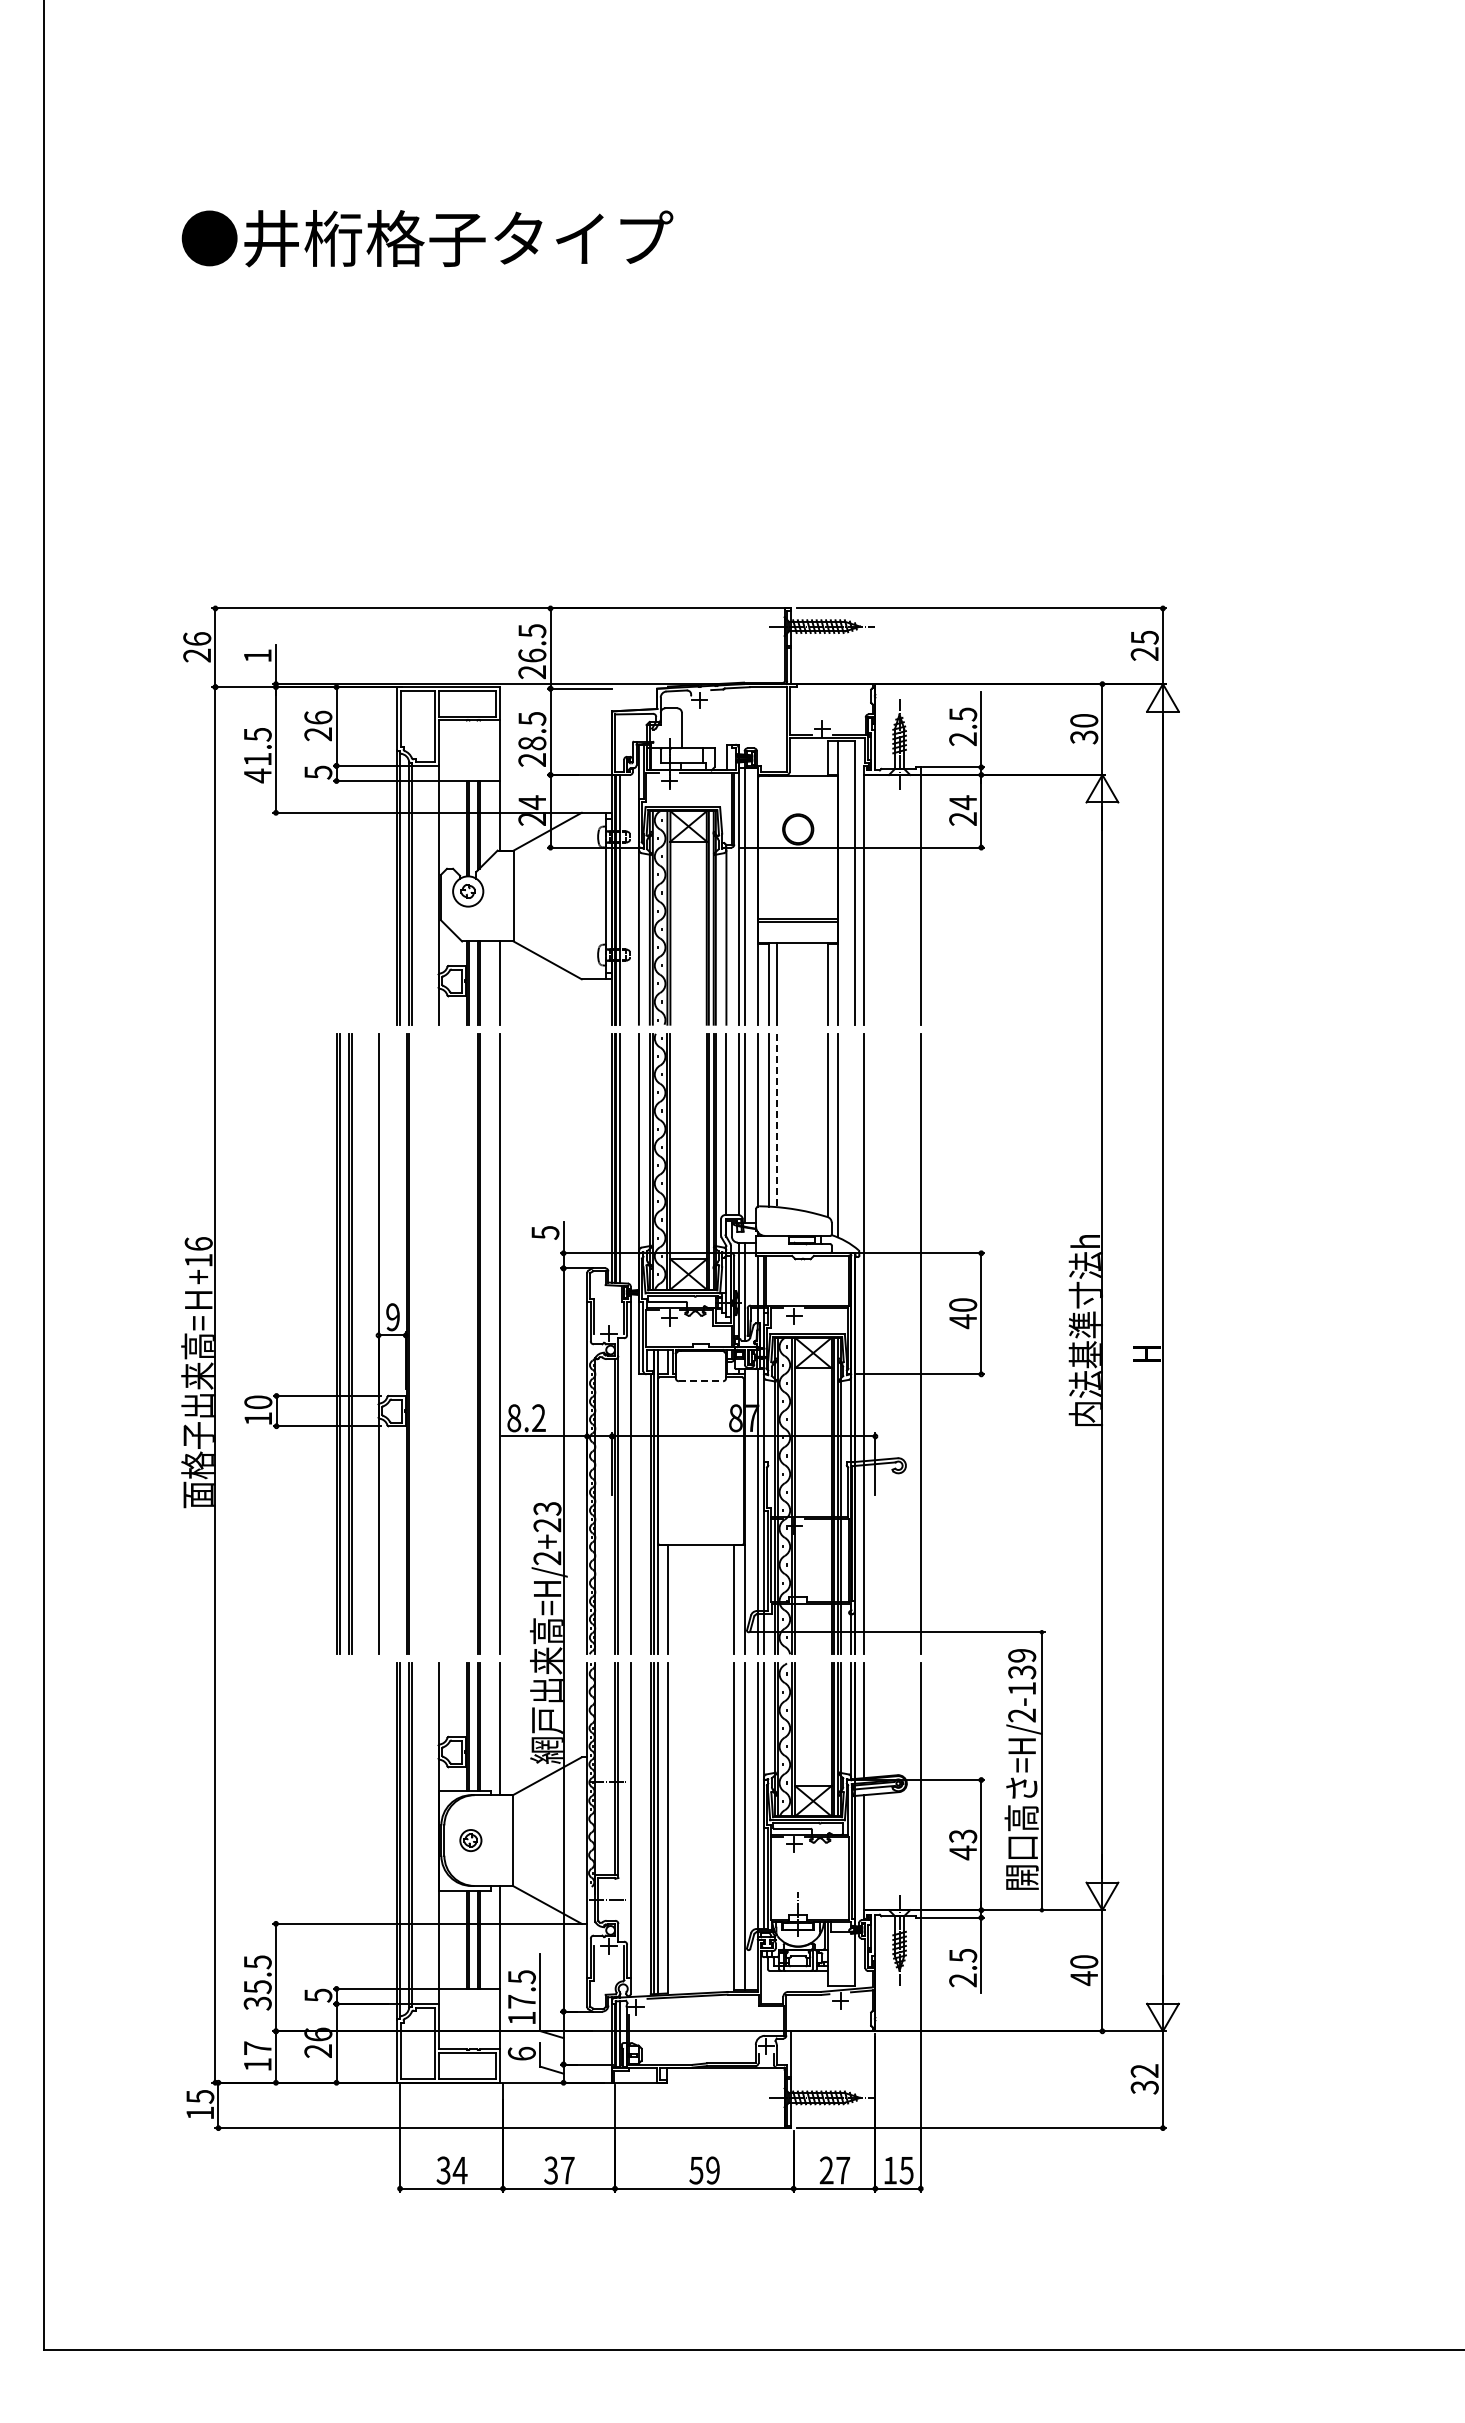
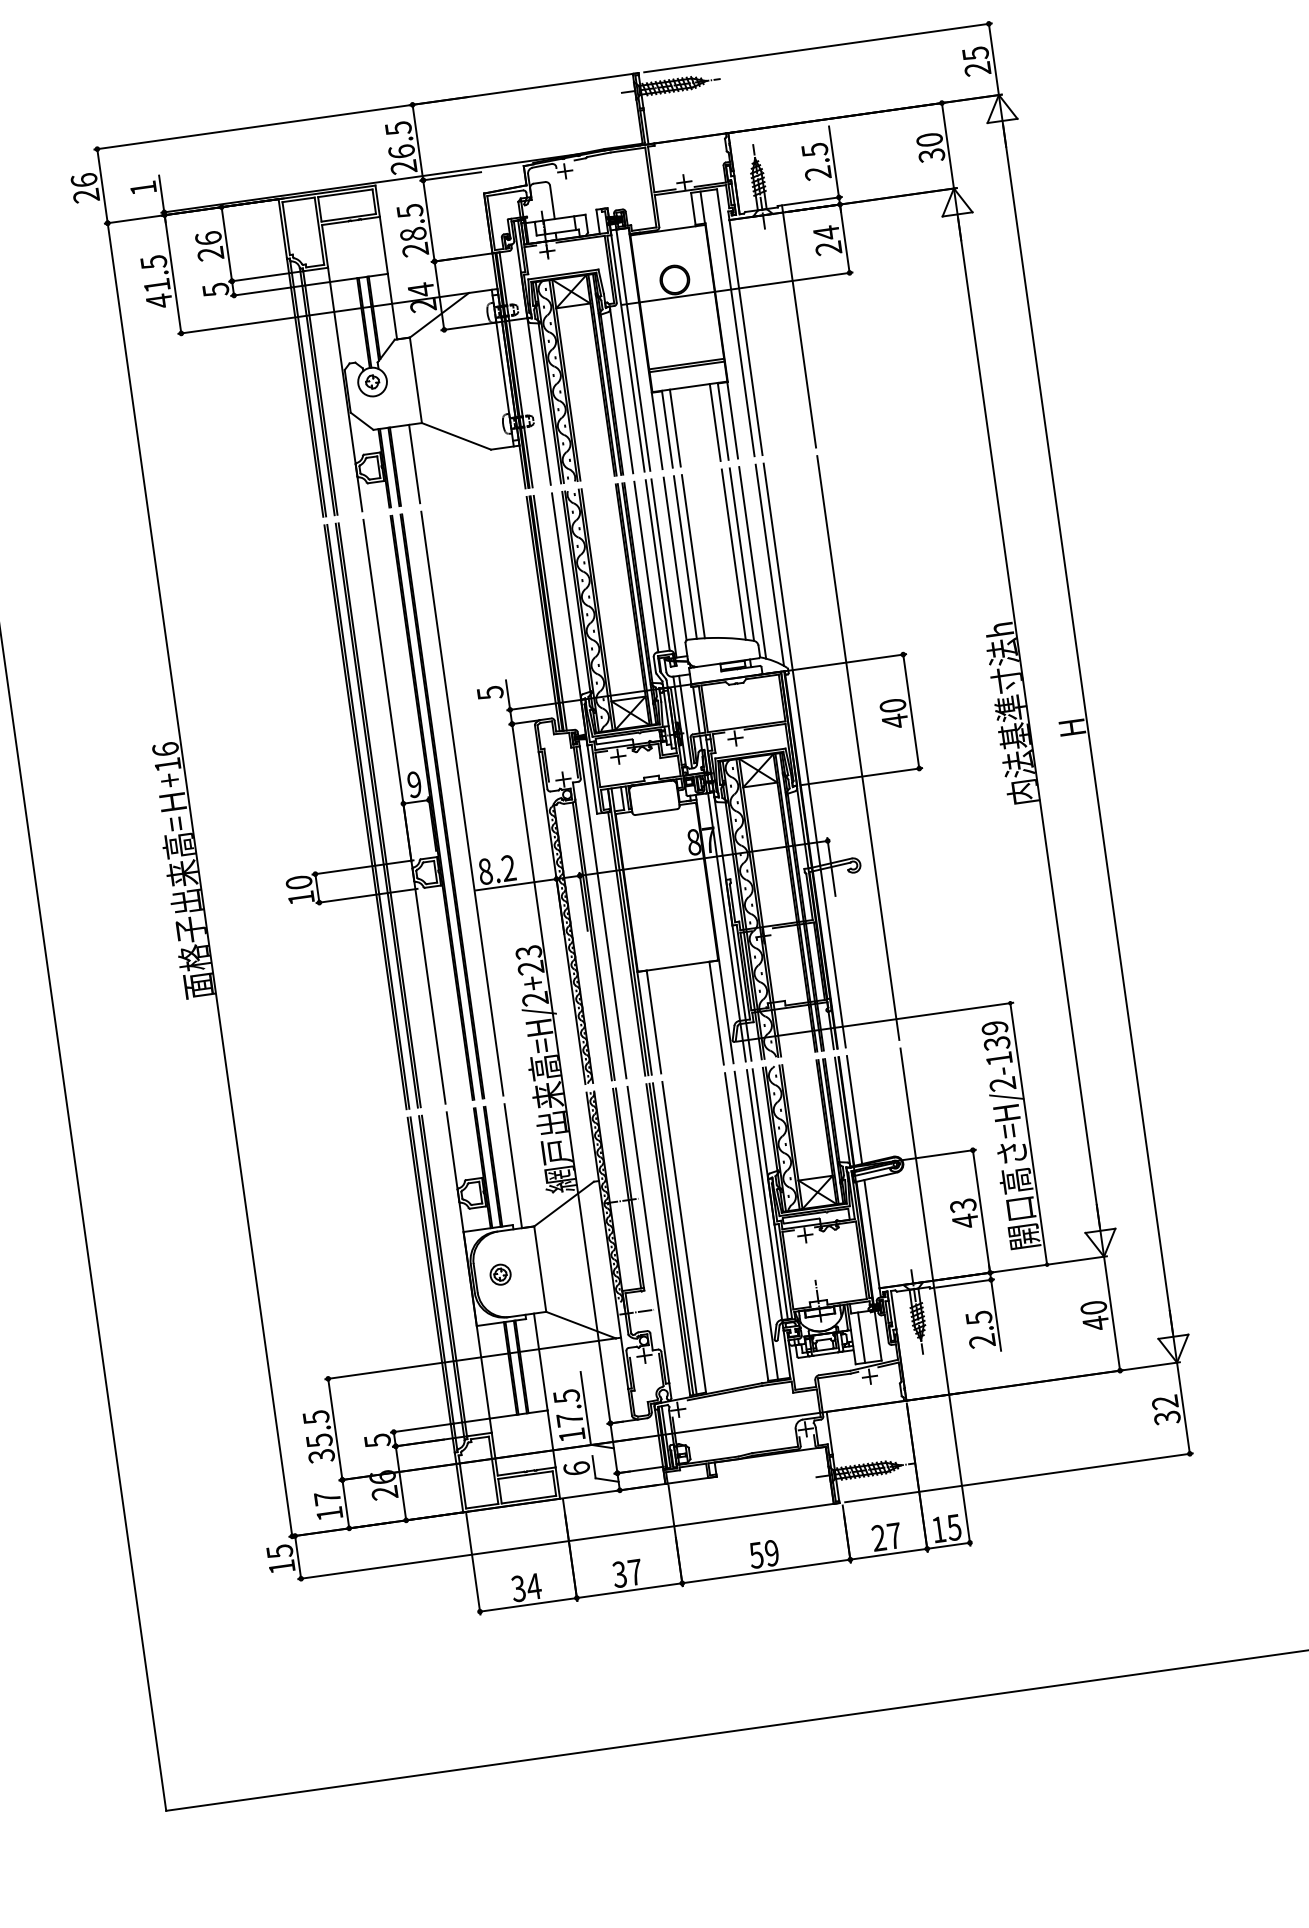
line: (819, 983) -> (715, 422), added
line: (777, 1120) -> (693, 556), dashed -> solid
line: (819, 1123) -> (733, 553), added
line: (855, 1140) -> (769, 565), added
part: (336, 1343) -> (364, 816), moved
line: (701, 1381) -> (656, 812), dashed -> solid
line: (837, 1958) -> (861, 1337), added

